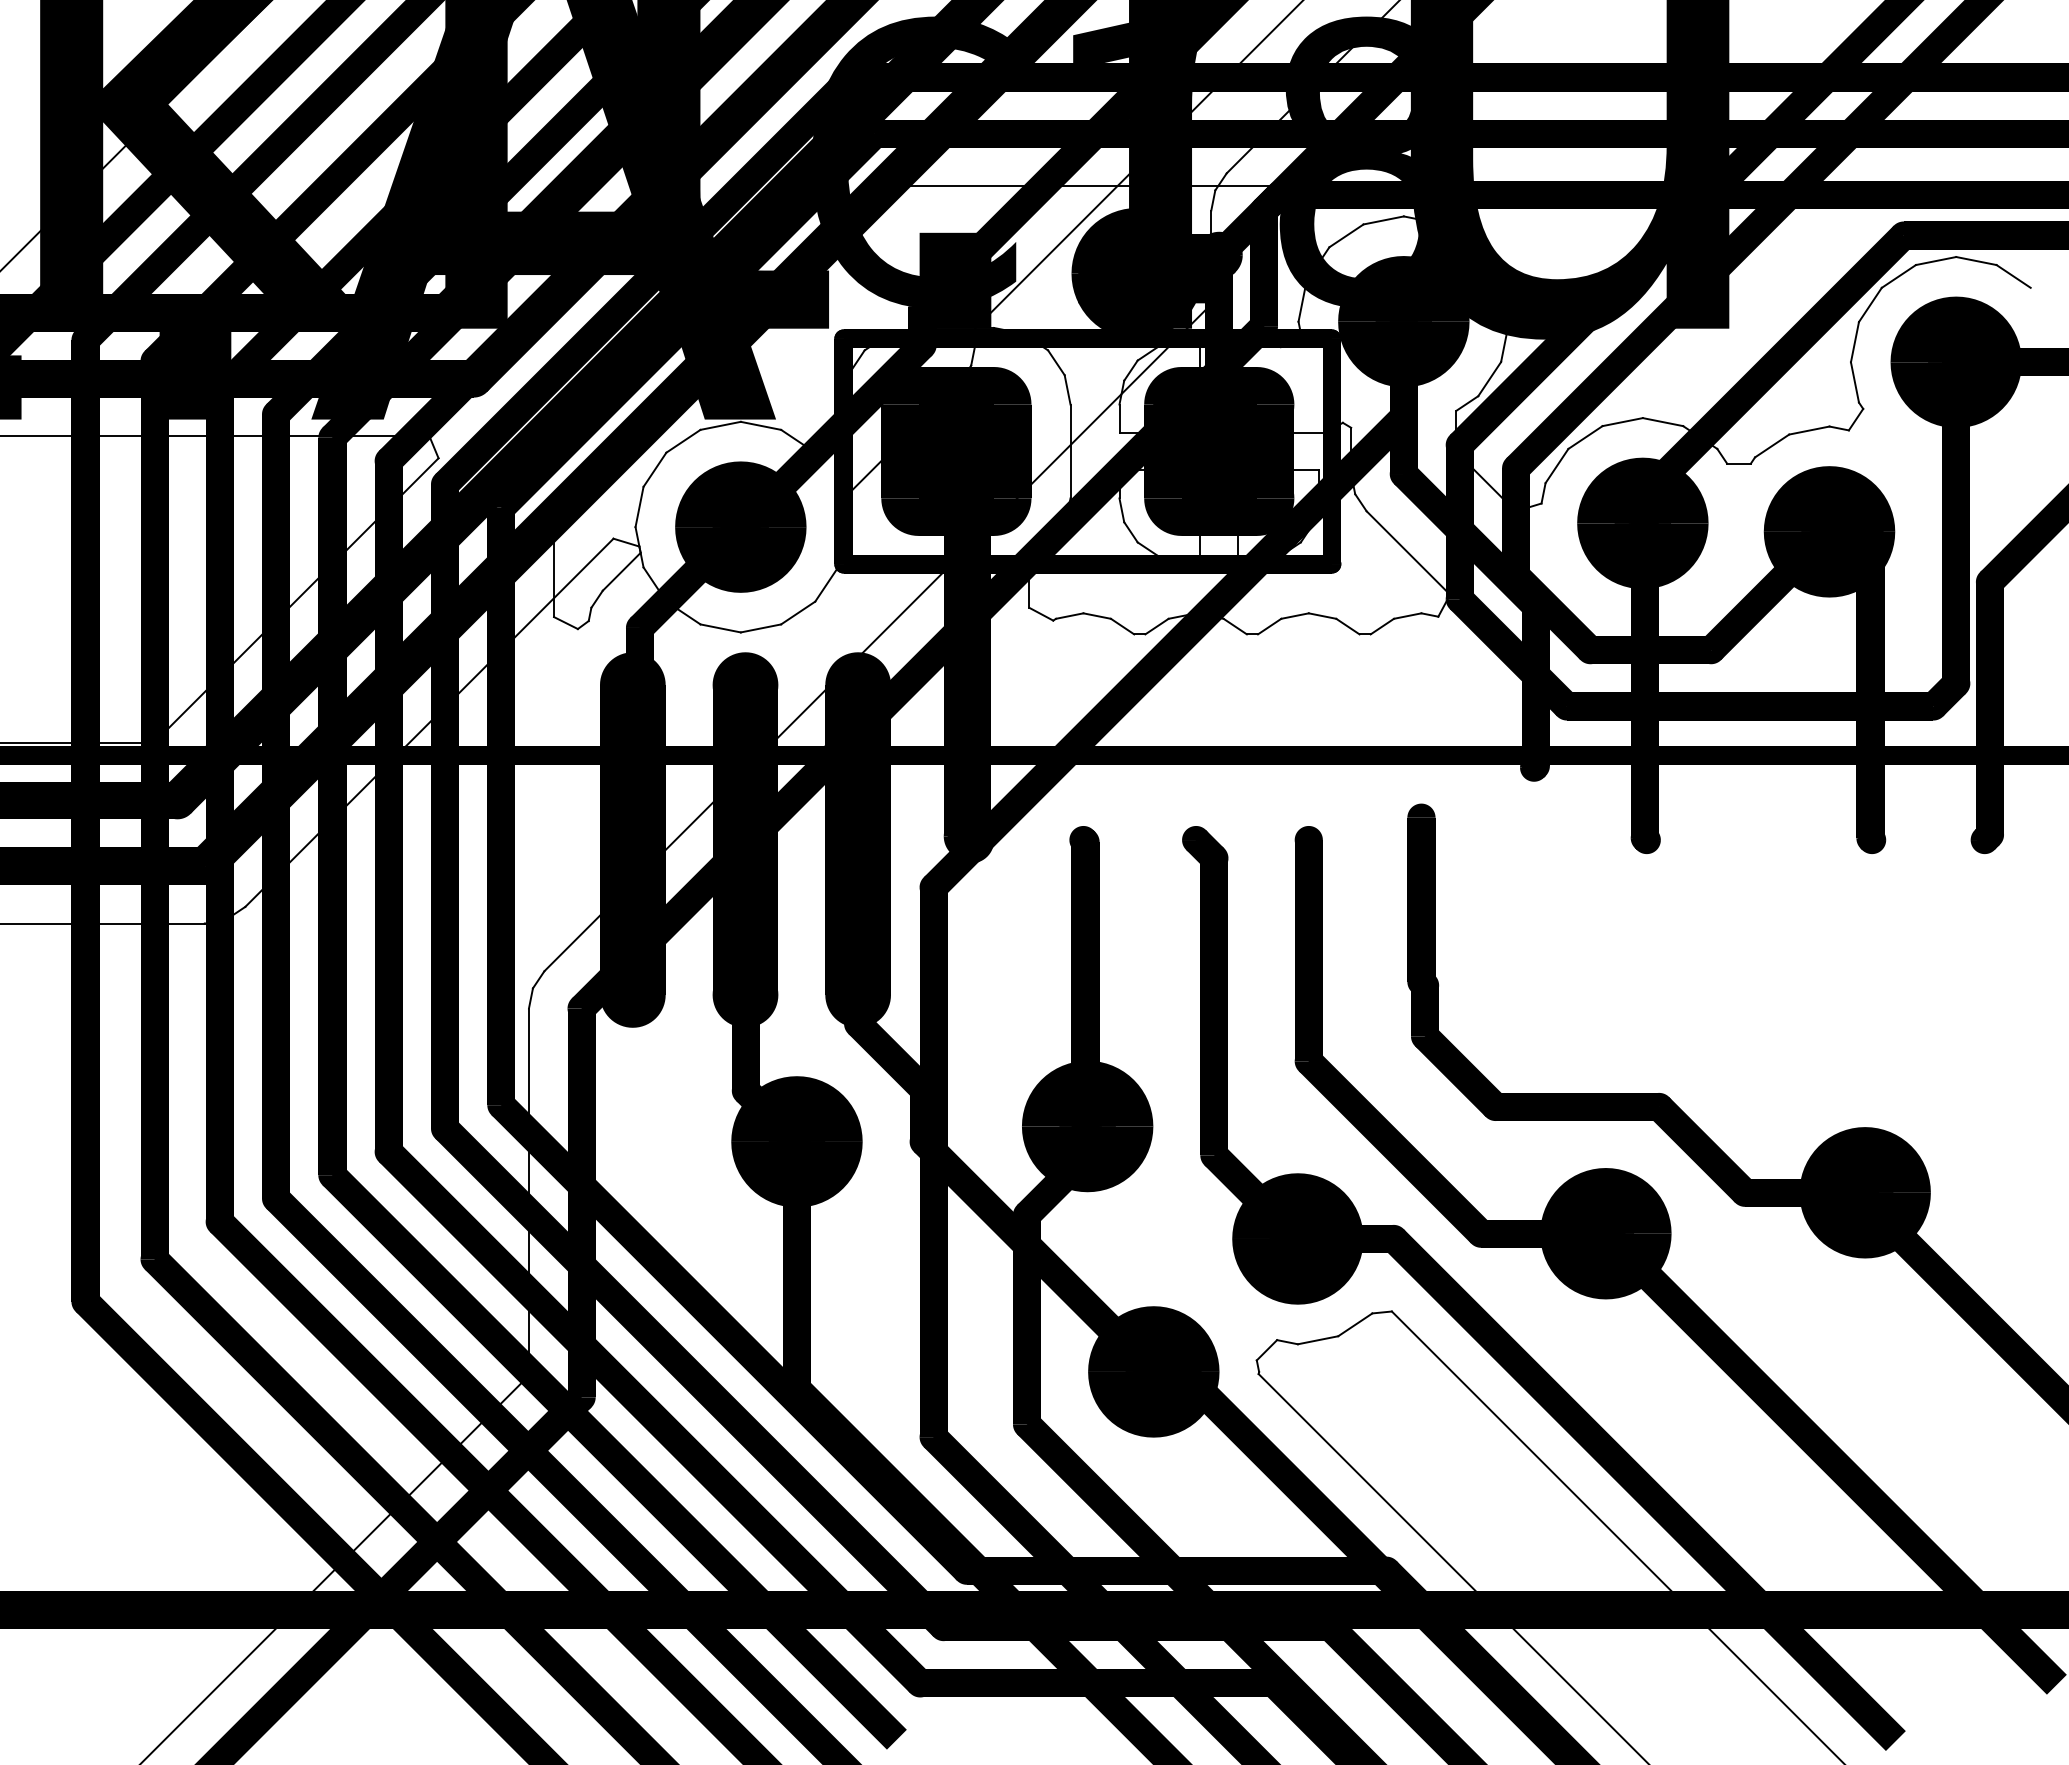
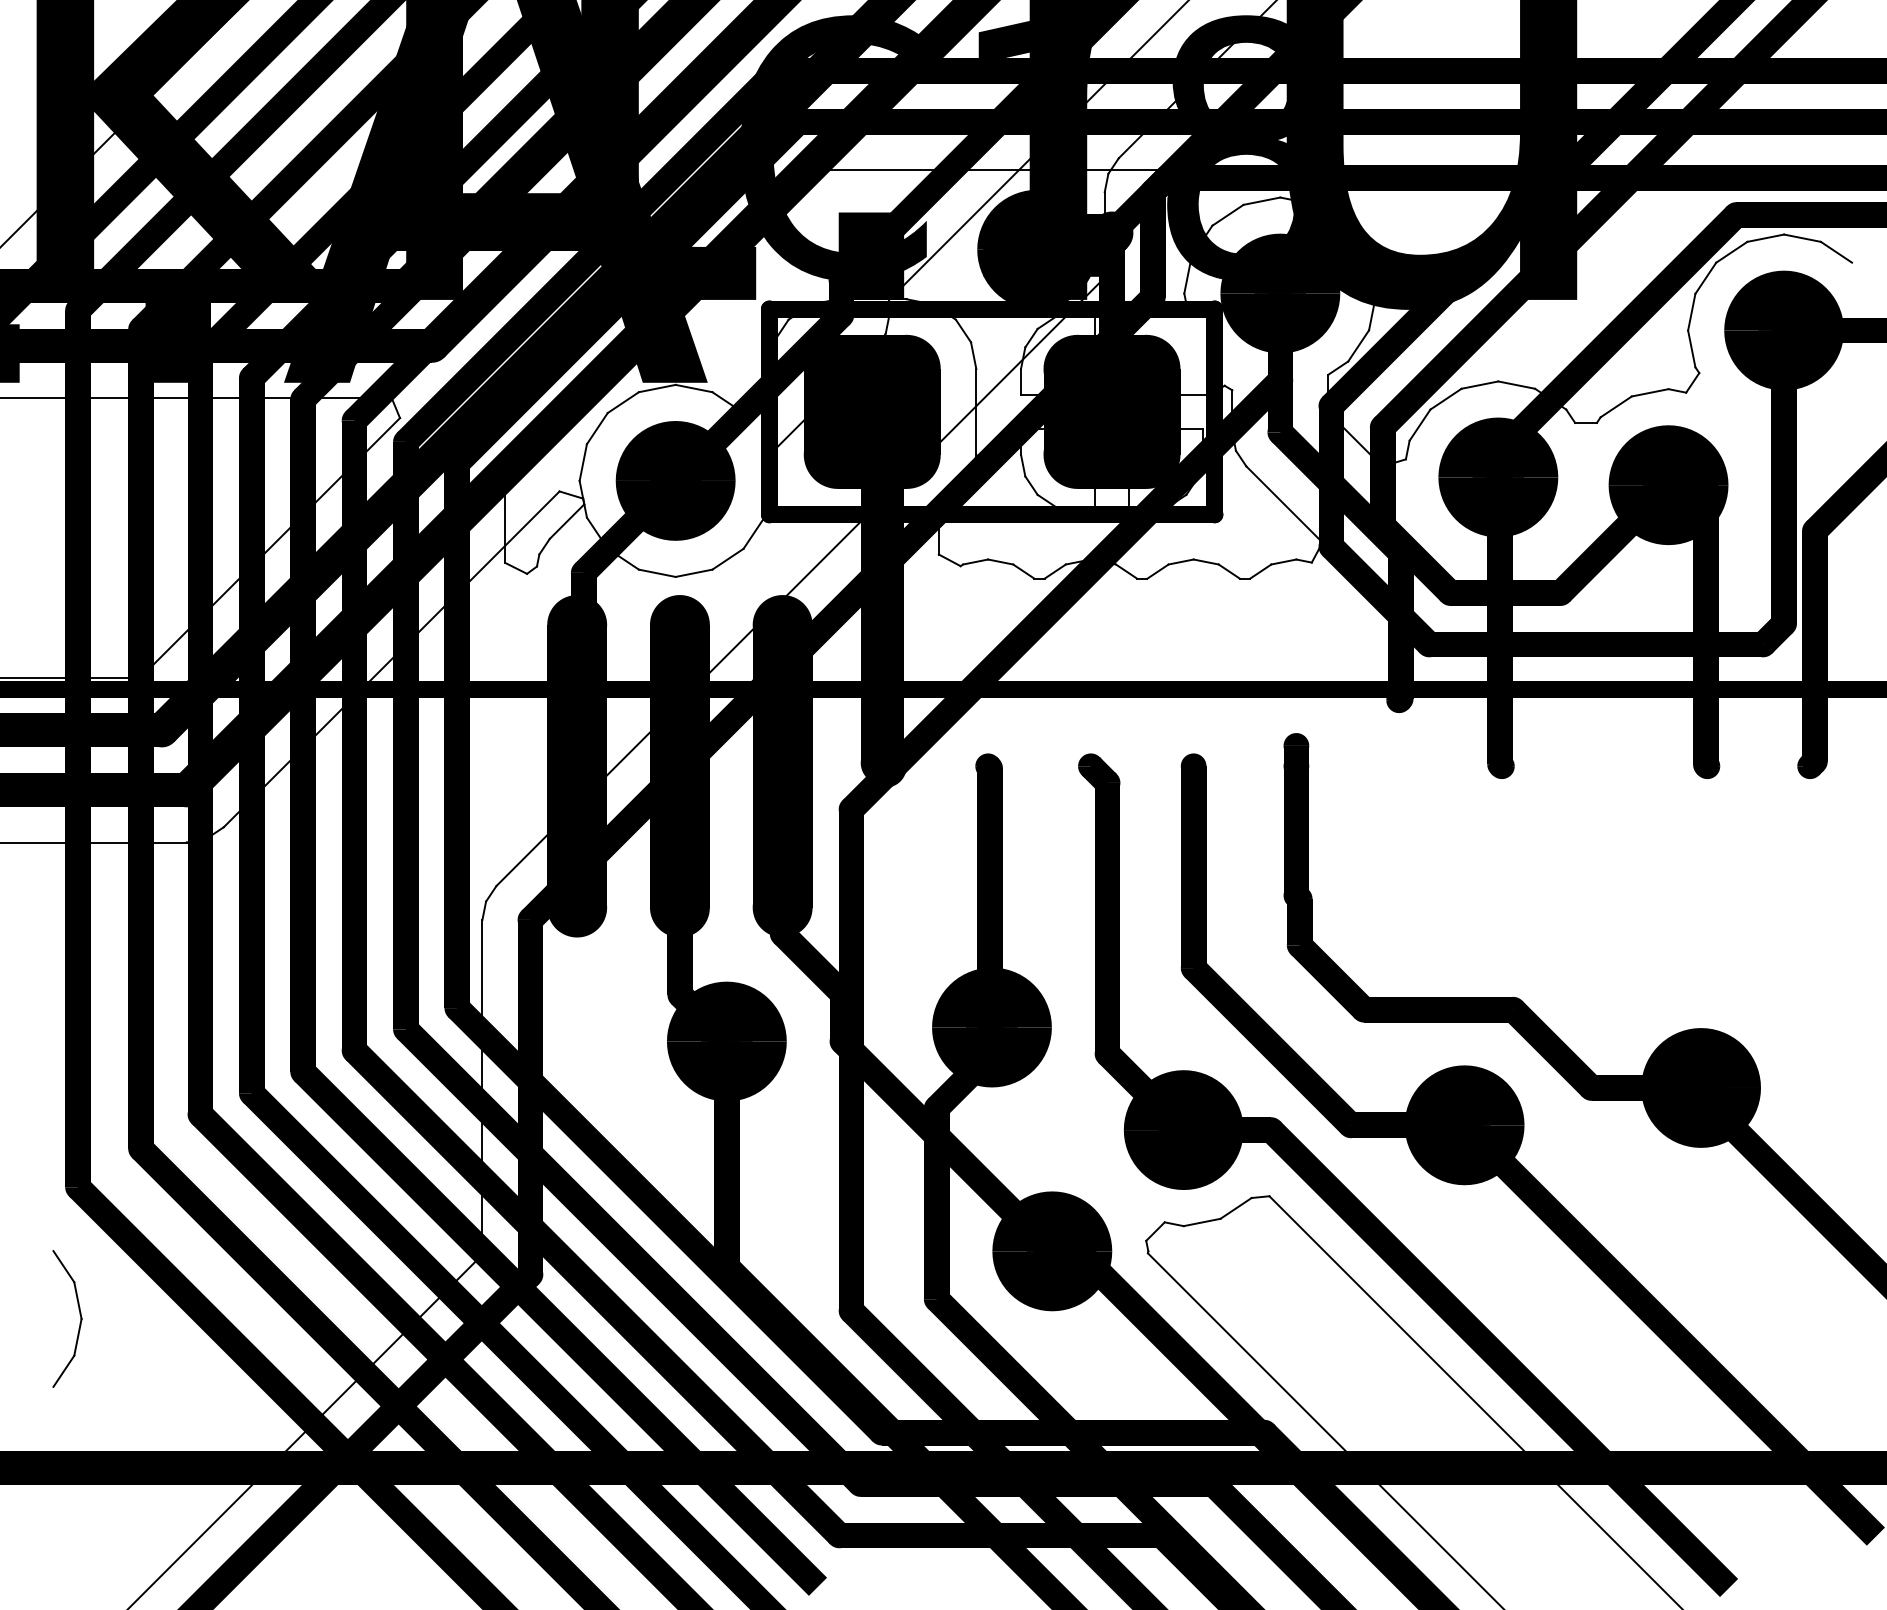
part: (87, 1442) -> (79, 1315), added

